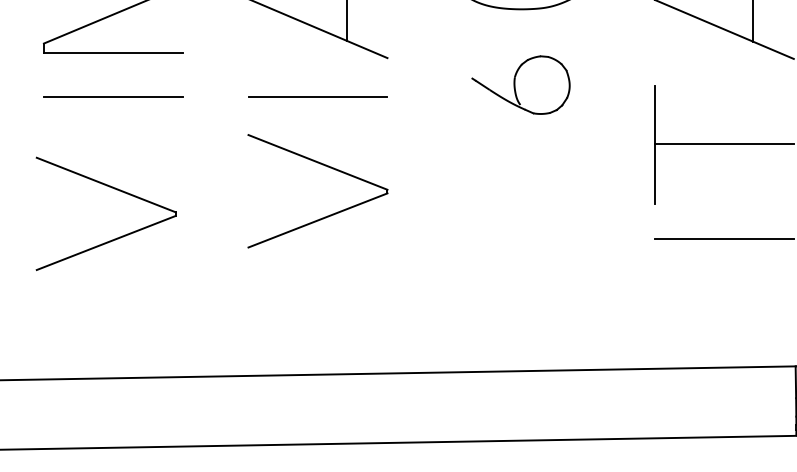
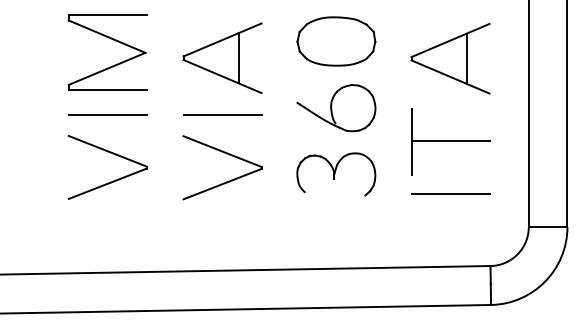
part: (521, 85) -> (336, 108), size x1.43
part: (114, 190) -> (112, 154), moved
part: (521, 203) -> (336, 174), added

